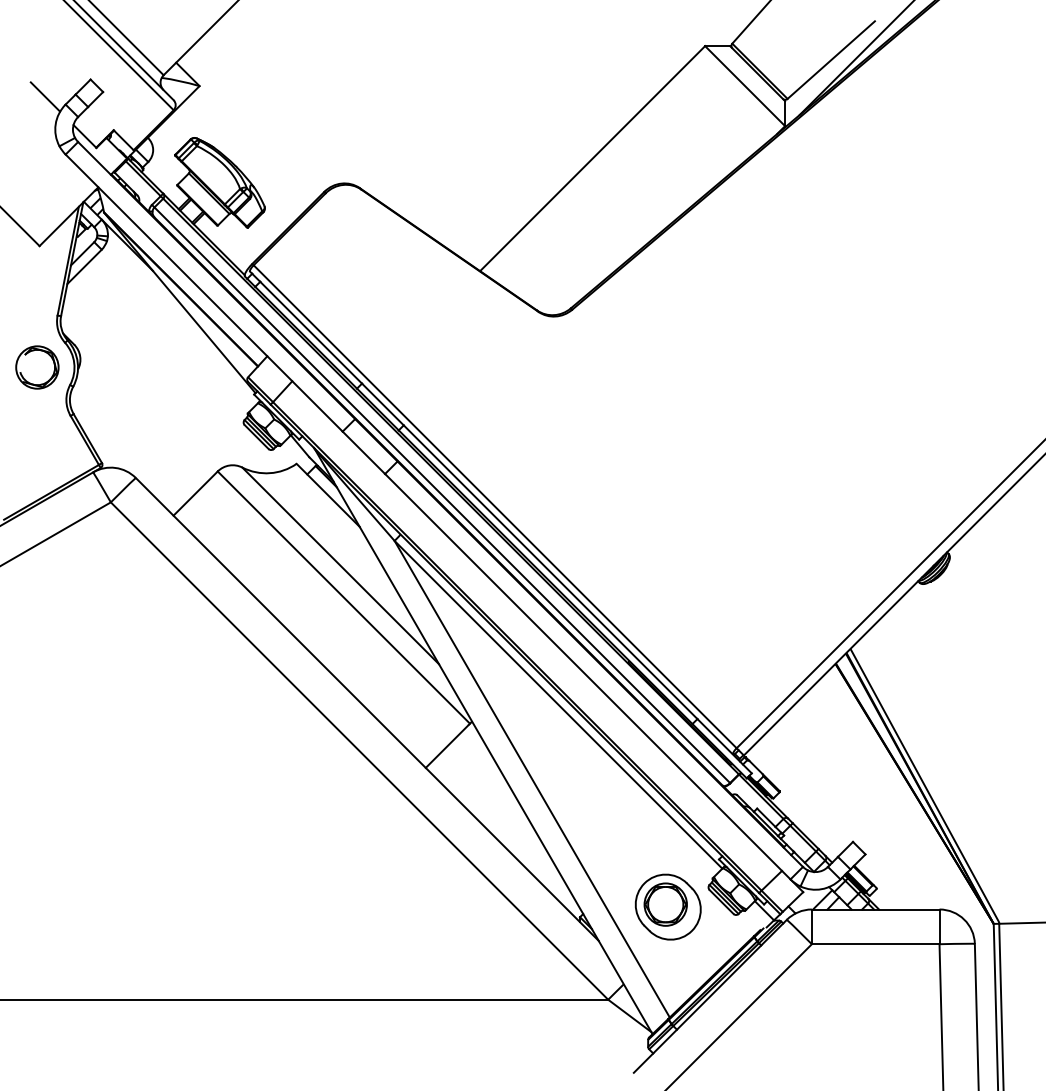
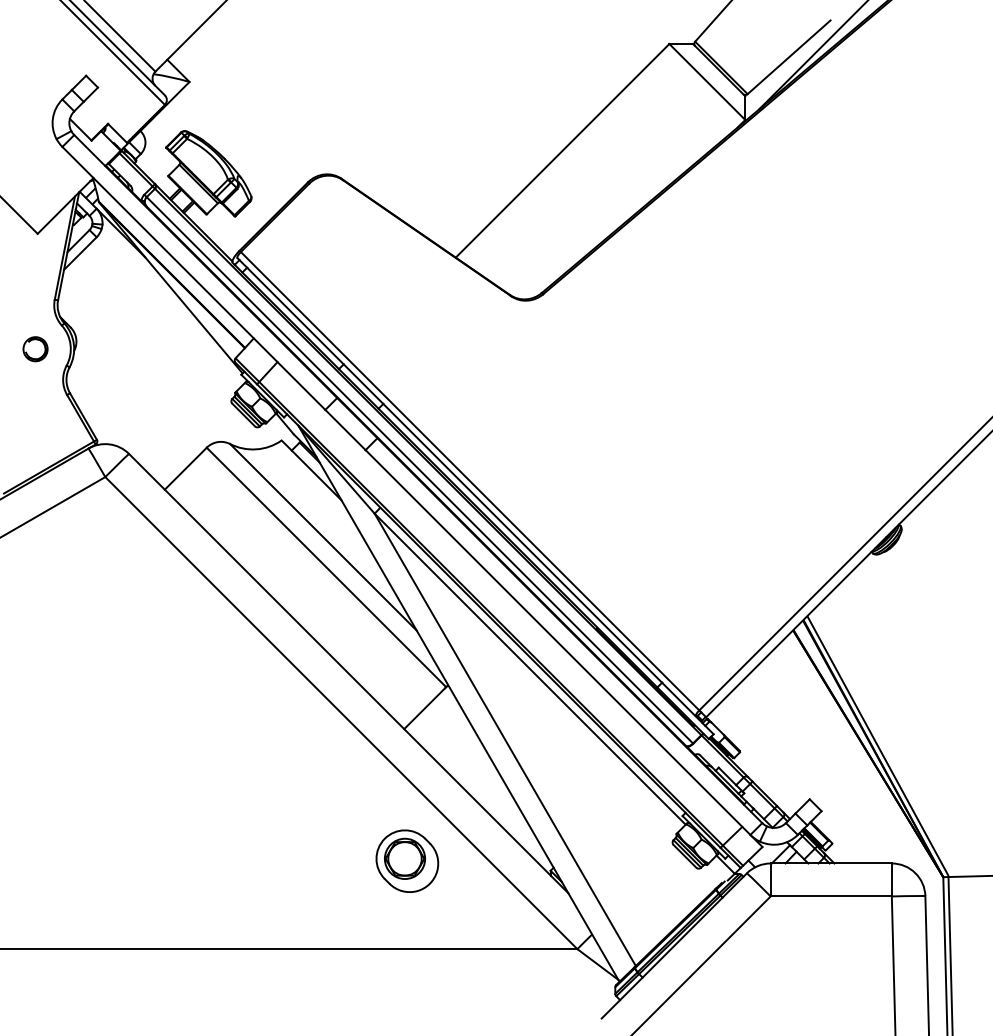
line: (45, 97) -> (43, 92), removed
part: (37, 367) -> (35, 349), size x0.6
part: (668, 906) -> (407, 860), moved

